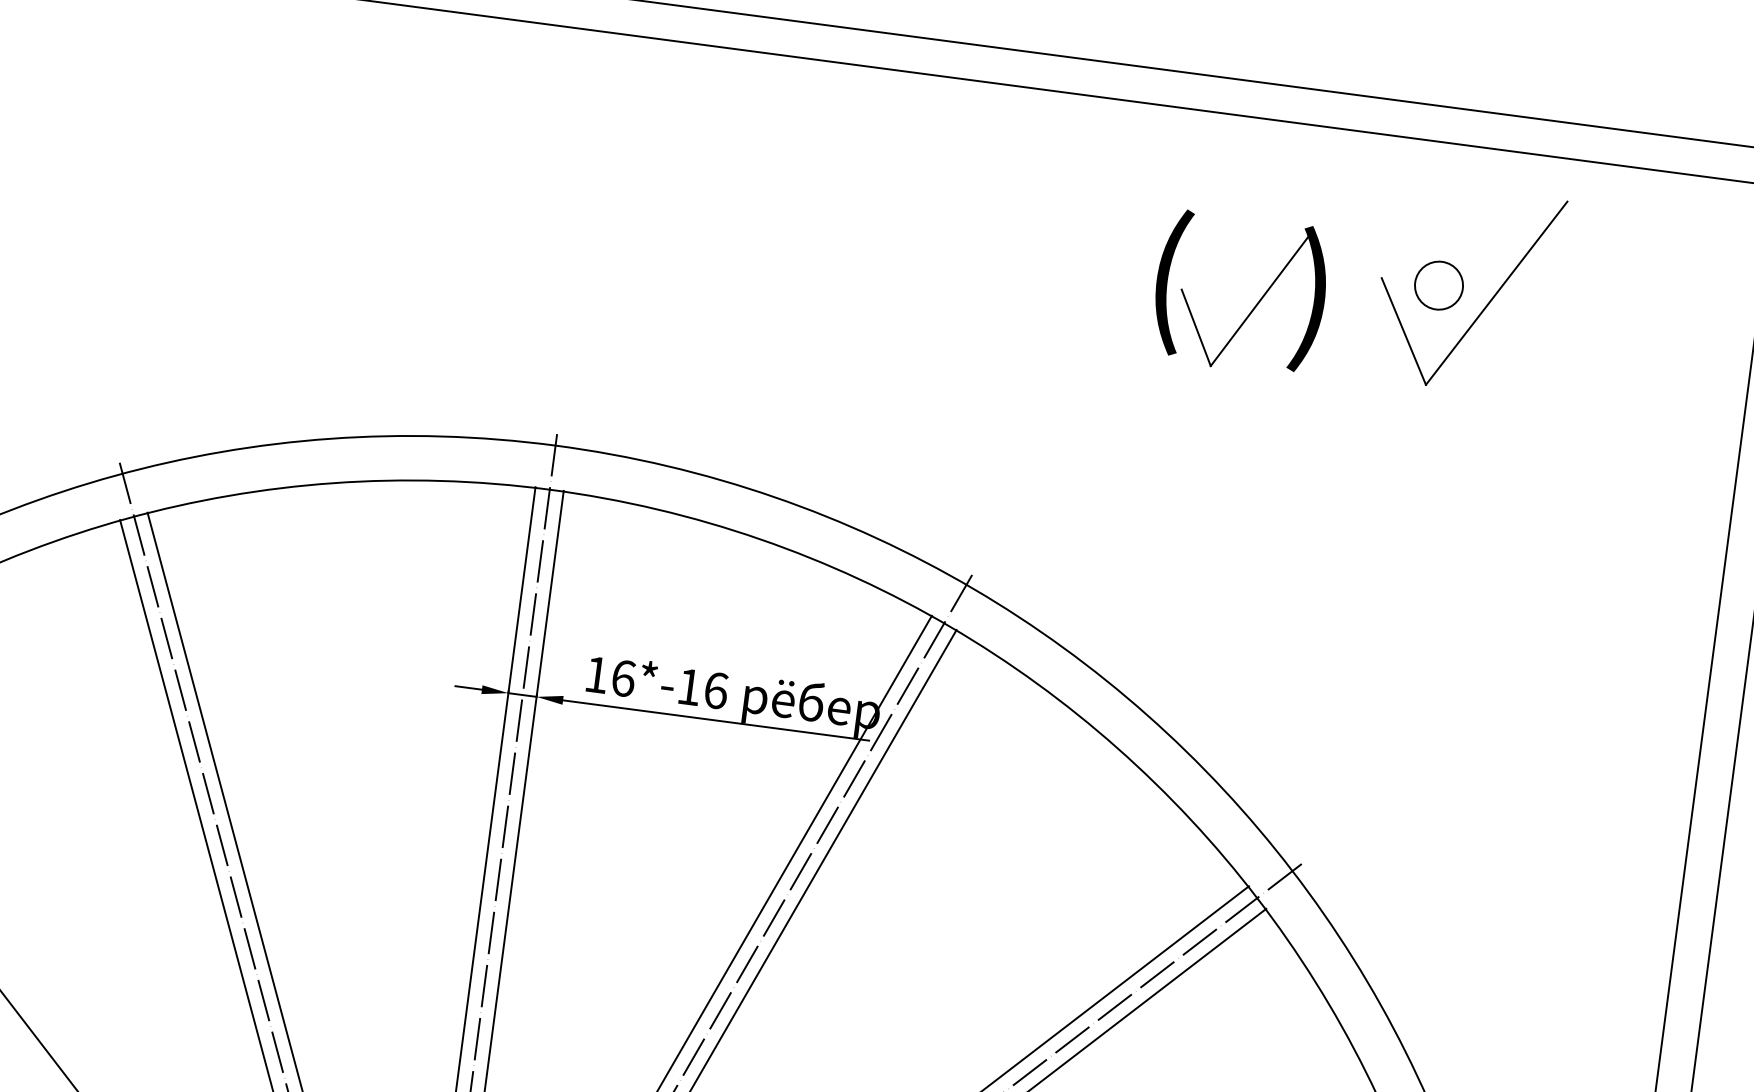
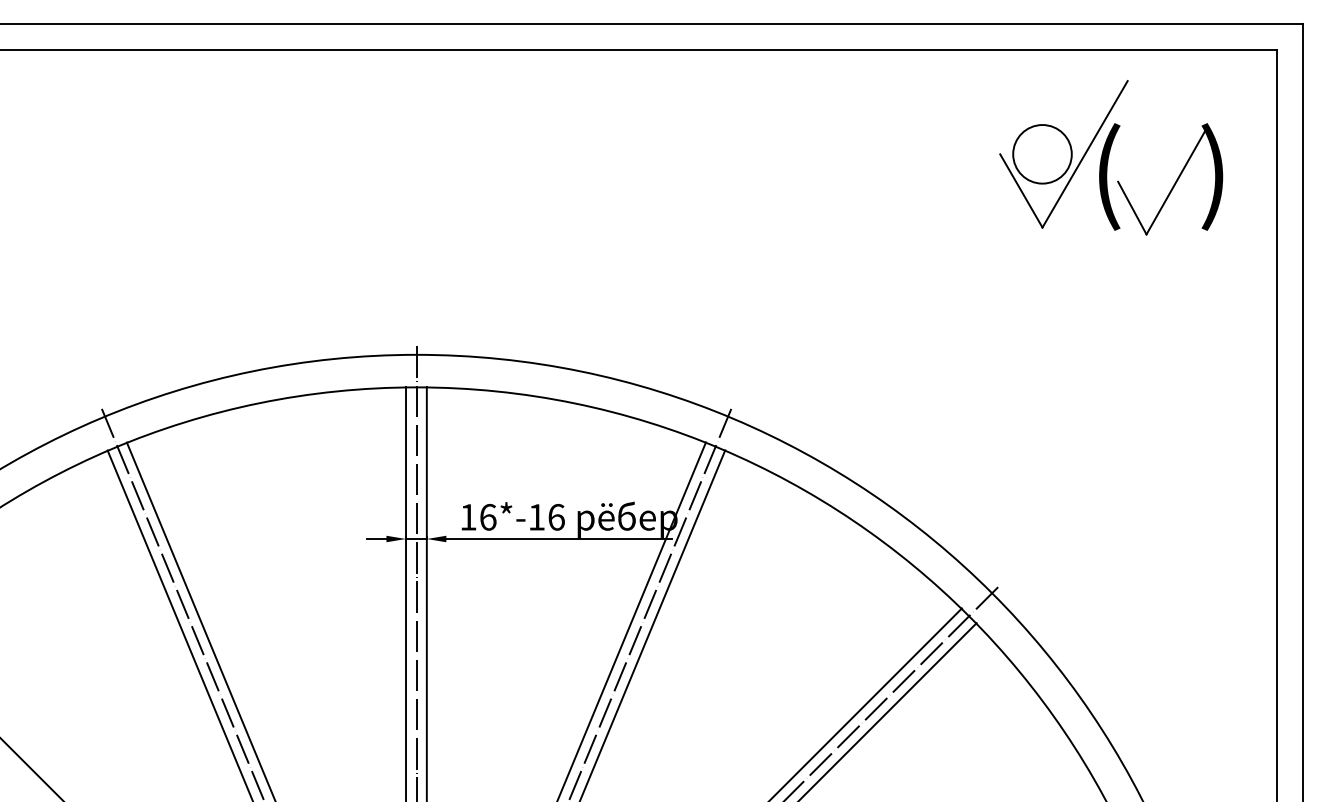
circle: (1438, 285) -> (1042, 154), size x1.67
part: (1256, 303) -> (1173, 184), moved

